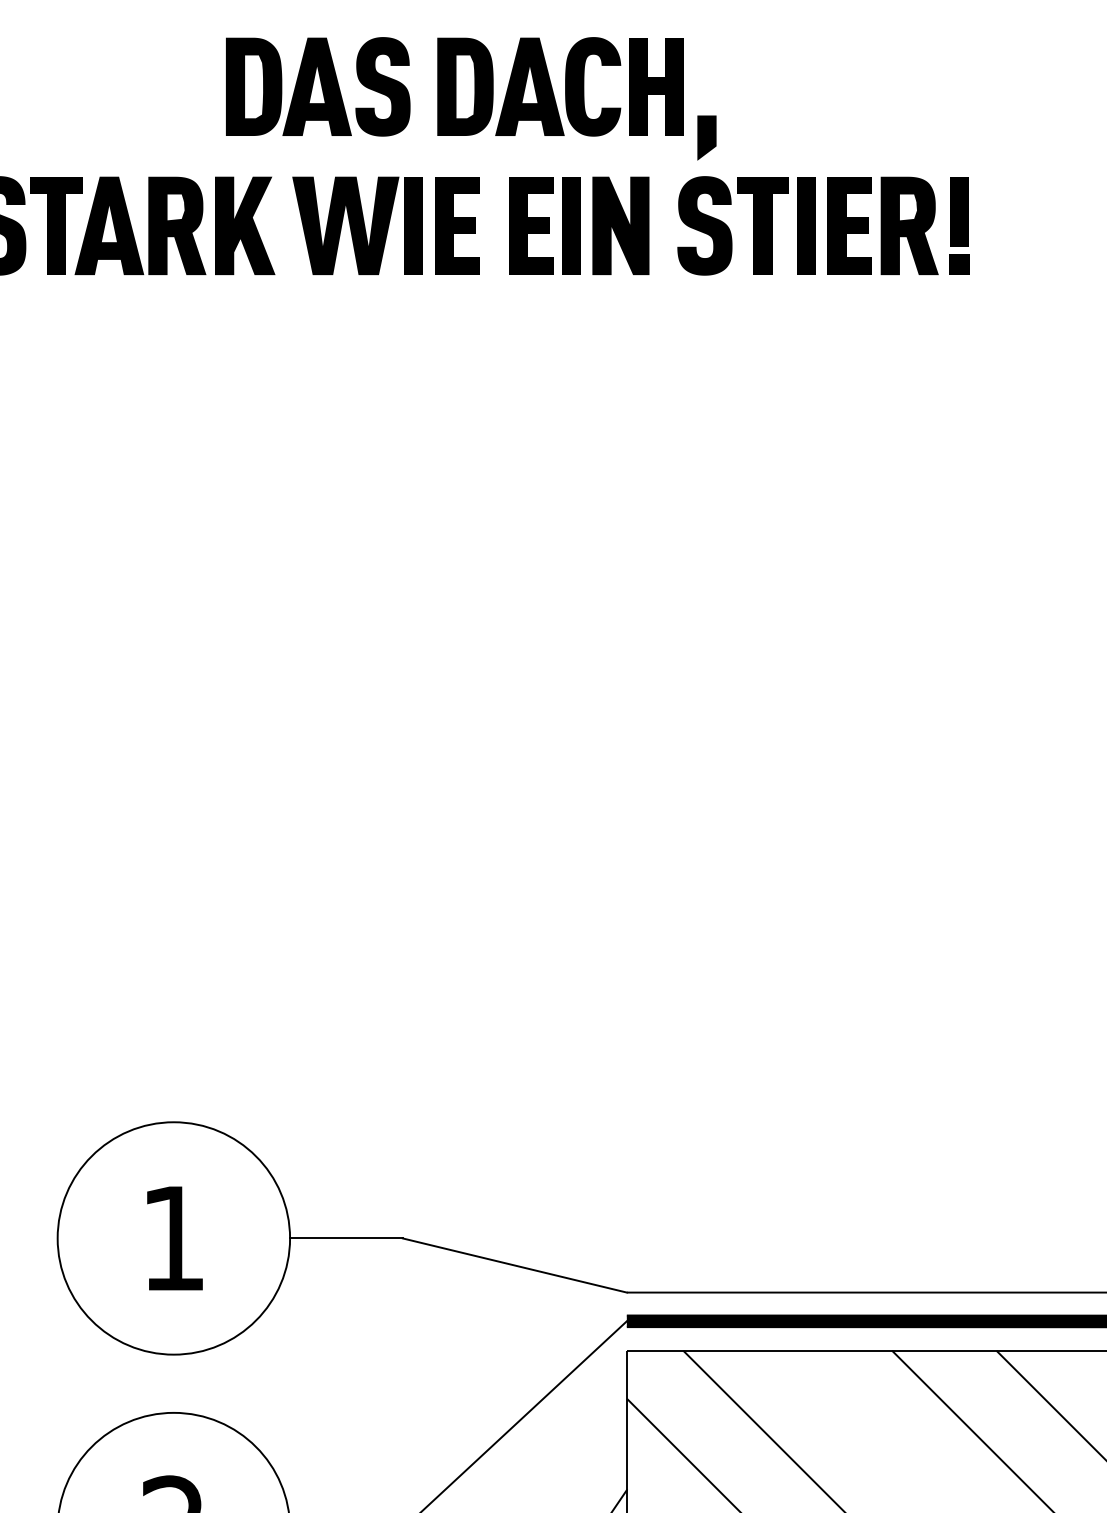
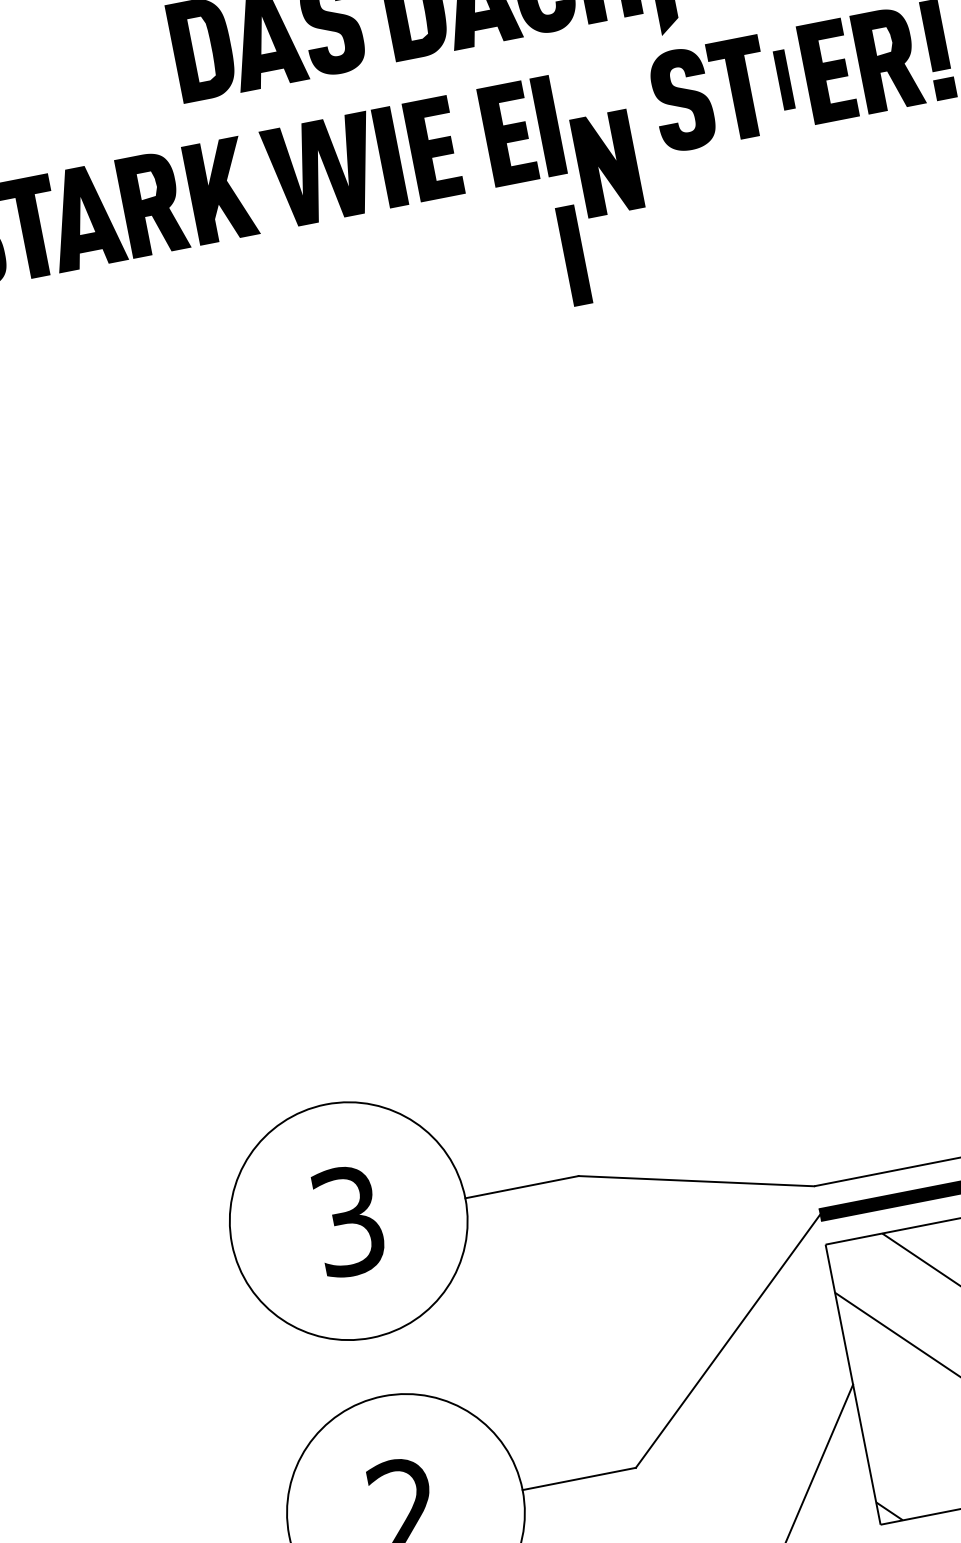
part: (620, 225) -> (606, 163), moved
part: (806, 225) -> (784, 79), size x0.6
part: (571, 354) -> (573, 255), added
text: (173, 1238) -> (348, 1221), 1 -> 3

